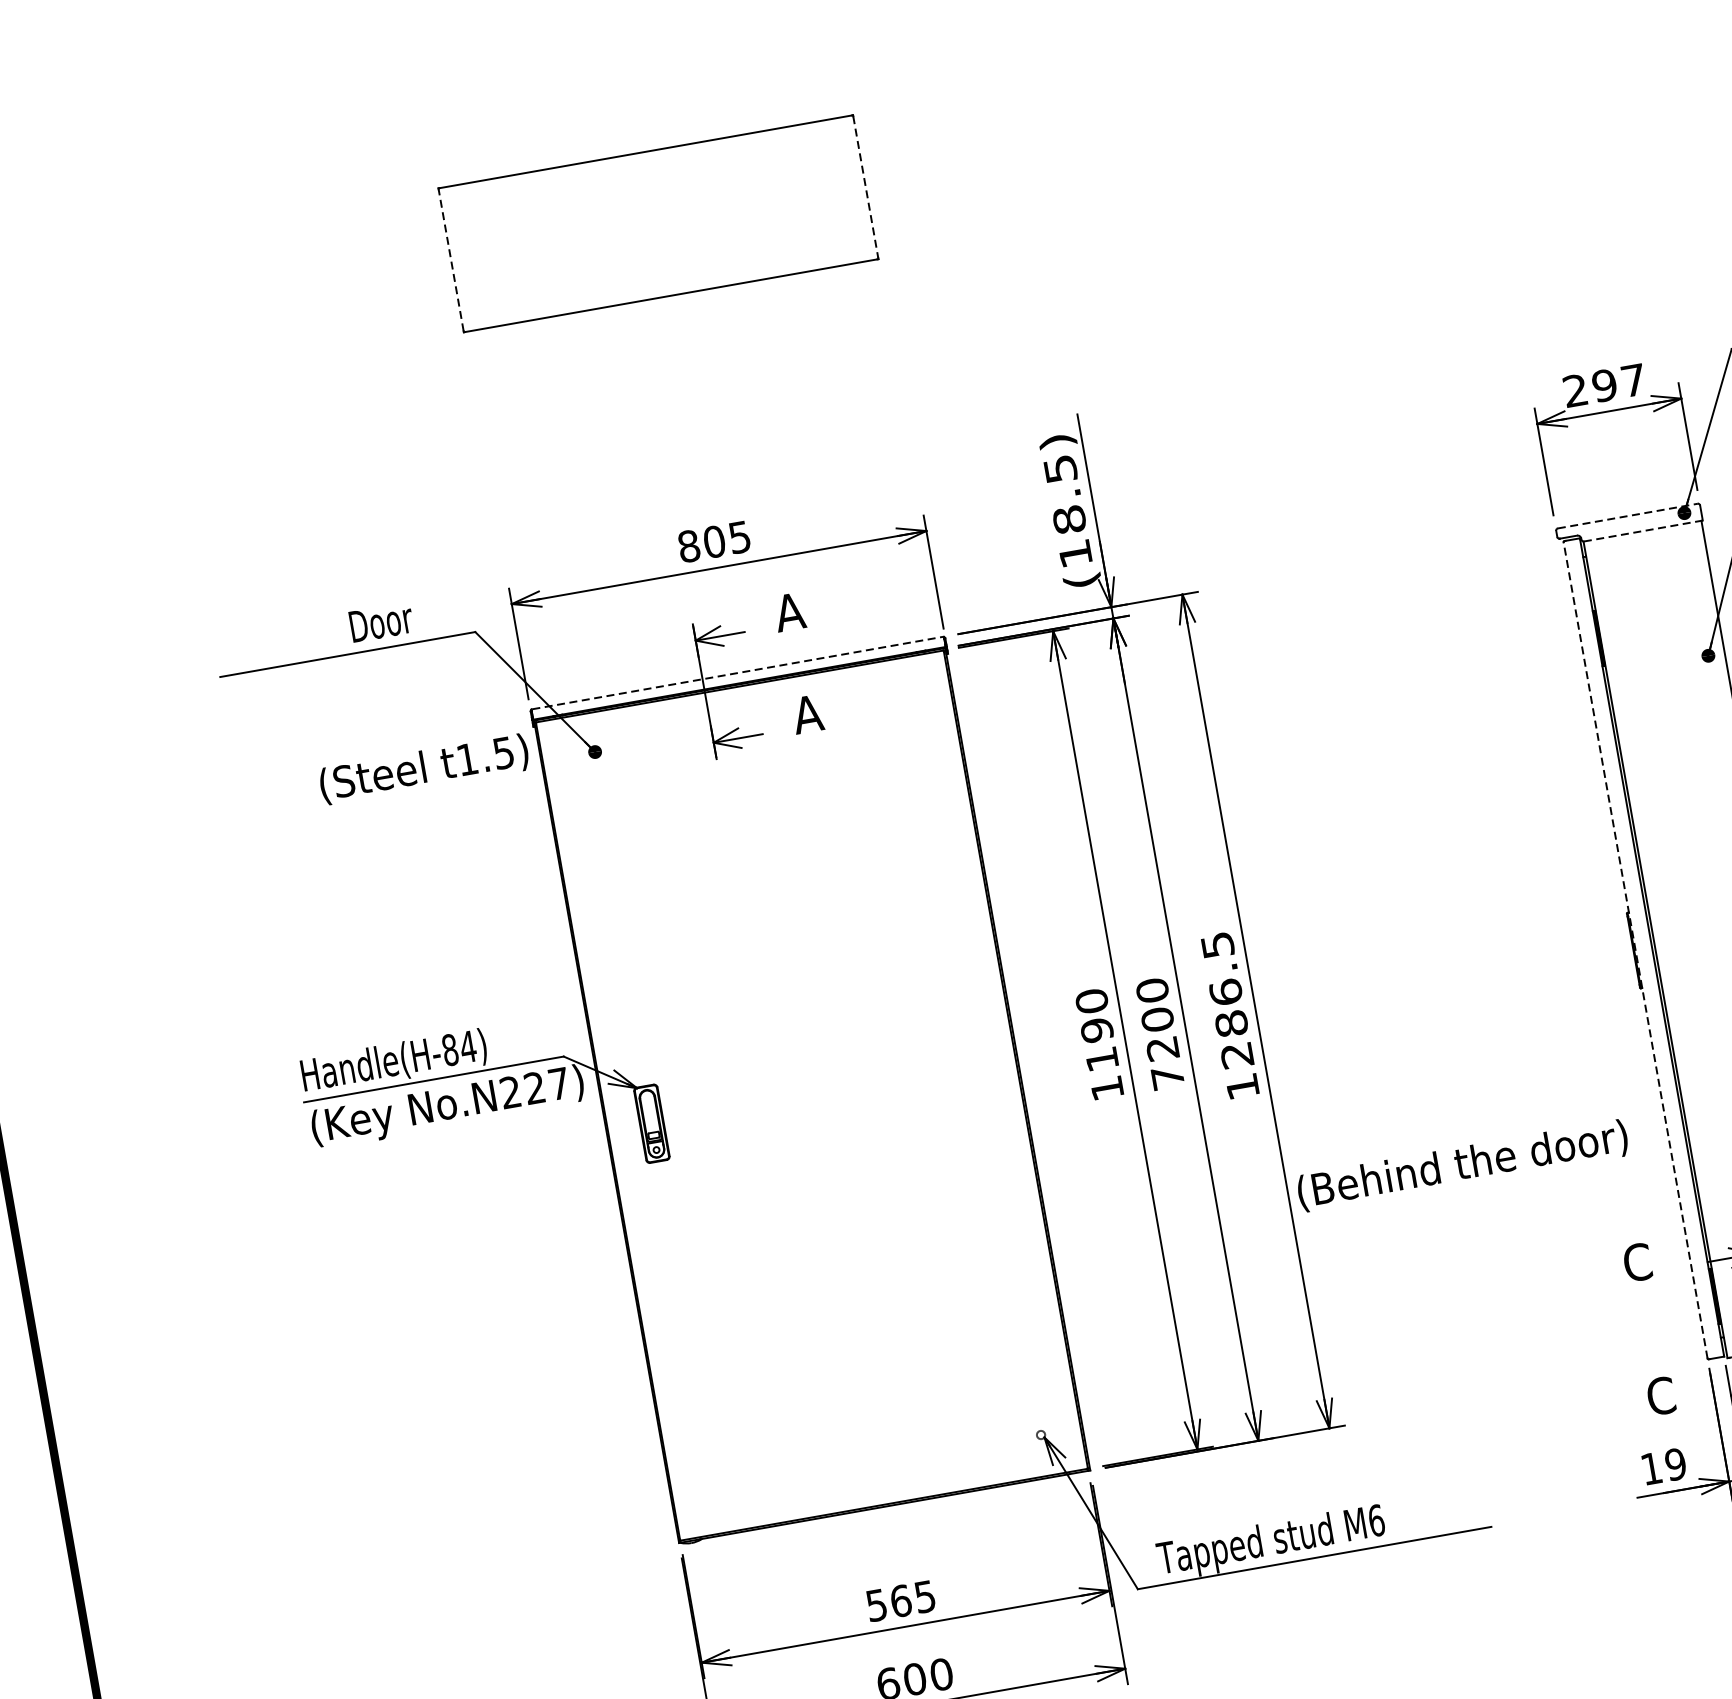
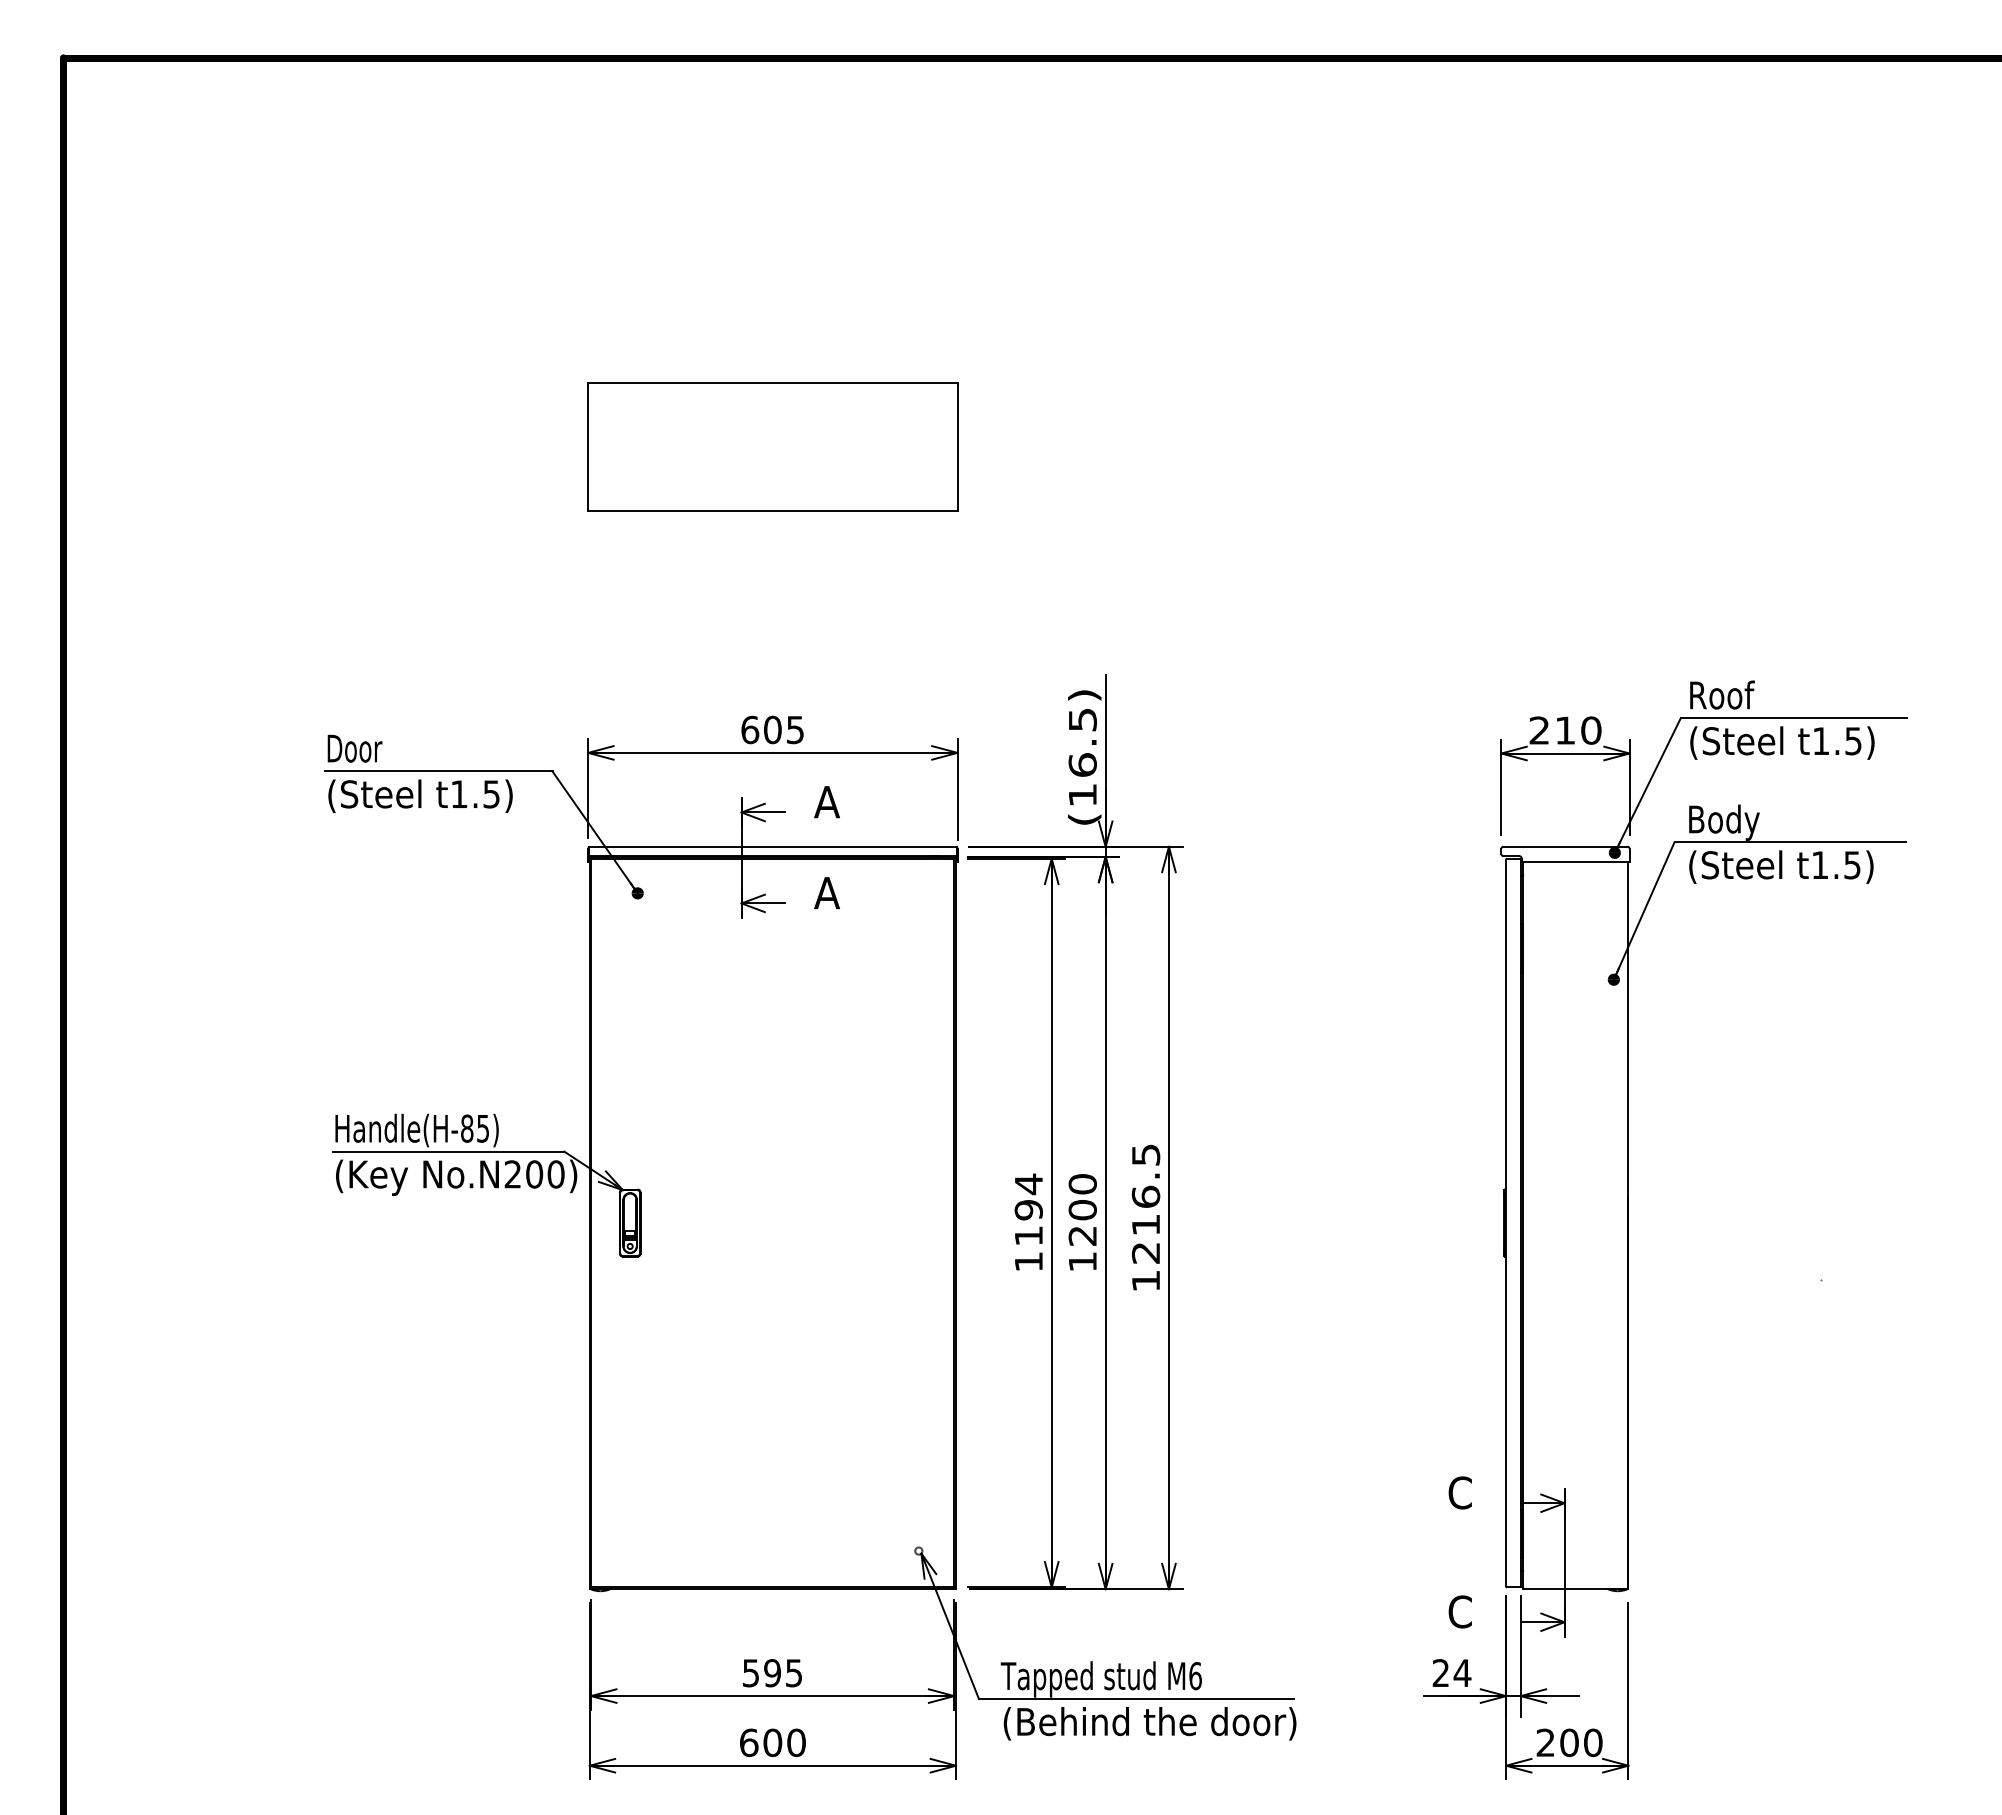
line: (865, 188) -> (957, 447), dashed -> solid
line: (451, 259) -> (588, 446), dashed -> solid
text: (1619, 382) -> (1578, 730), 297 -> 210
line: (1628, 515) -> (1566, 846), dashed -> solid
text: (1069, 519) -> (1082, 764), (18.5) -> (16.5)
line: (1643, 531) -> (1576, 862), dashed -> solid
text: (689, 545) -> (750, 729), 805 -> 605
text: (380, 622) -> (354, 748), moved
line: (737, 672) -> (772, 846), dashed -> solid
text: (424, 768) -> (420, 795), moved
line: (1635, 949) -> (1506, 1222), dashed -> solid
text: (1091, 1001) -> (1028, 1184), 1190 -> 1194
text: (1230, 1023) -> (1145, 1224), 1286.5 -> 1216.5
text: (467, 1046) -> (482, 1128), Handle(H-84) -> Handle(H-85)
text: (1167, 1077) -> (1082, 1261), 7200 -> 1200
text: (547, 1086) -> (545, 1174), No.N227) -> No.N200)
text: (1462, 1165) -> (1149, 1723), moved
text: (1663, 1467) -> (1451, 1673), 19 -> 24
text: (900, 1601) -> (772, 1673), 565 -> 595

